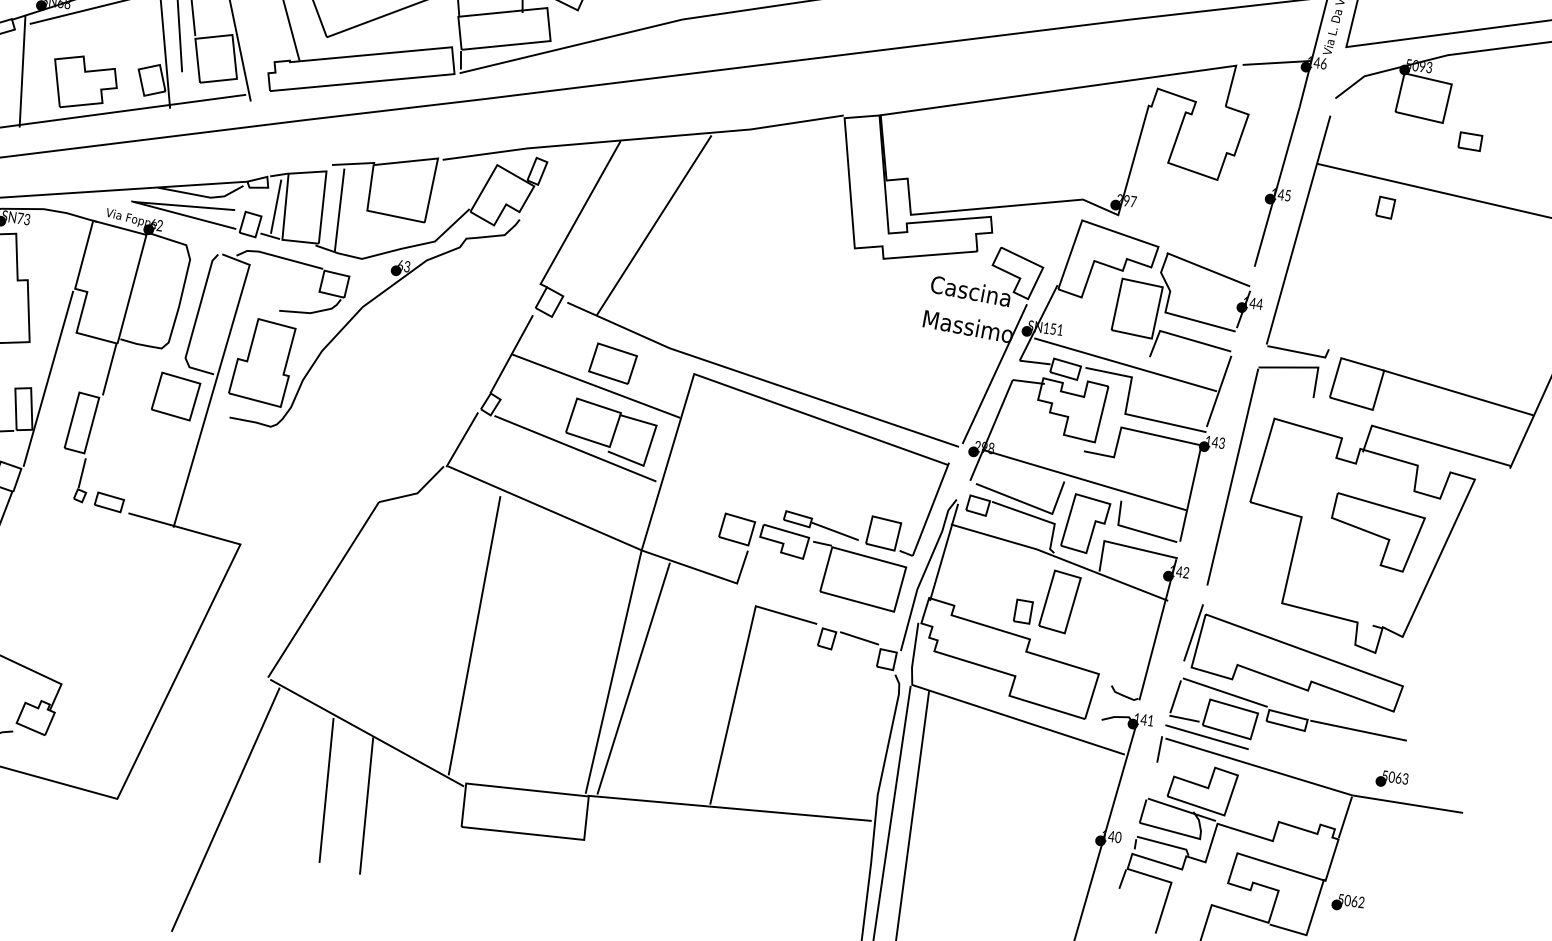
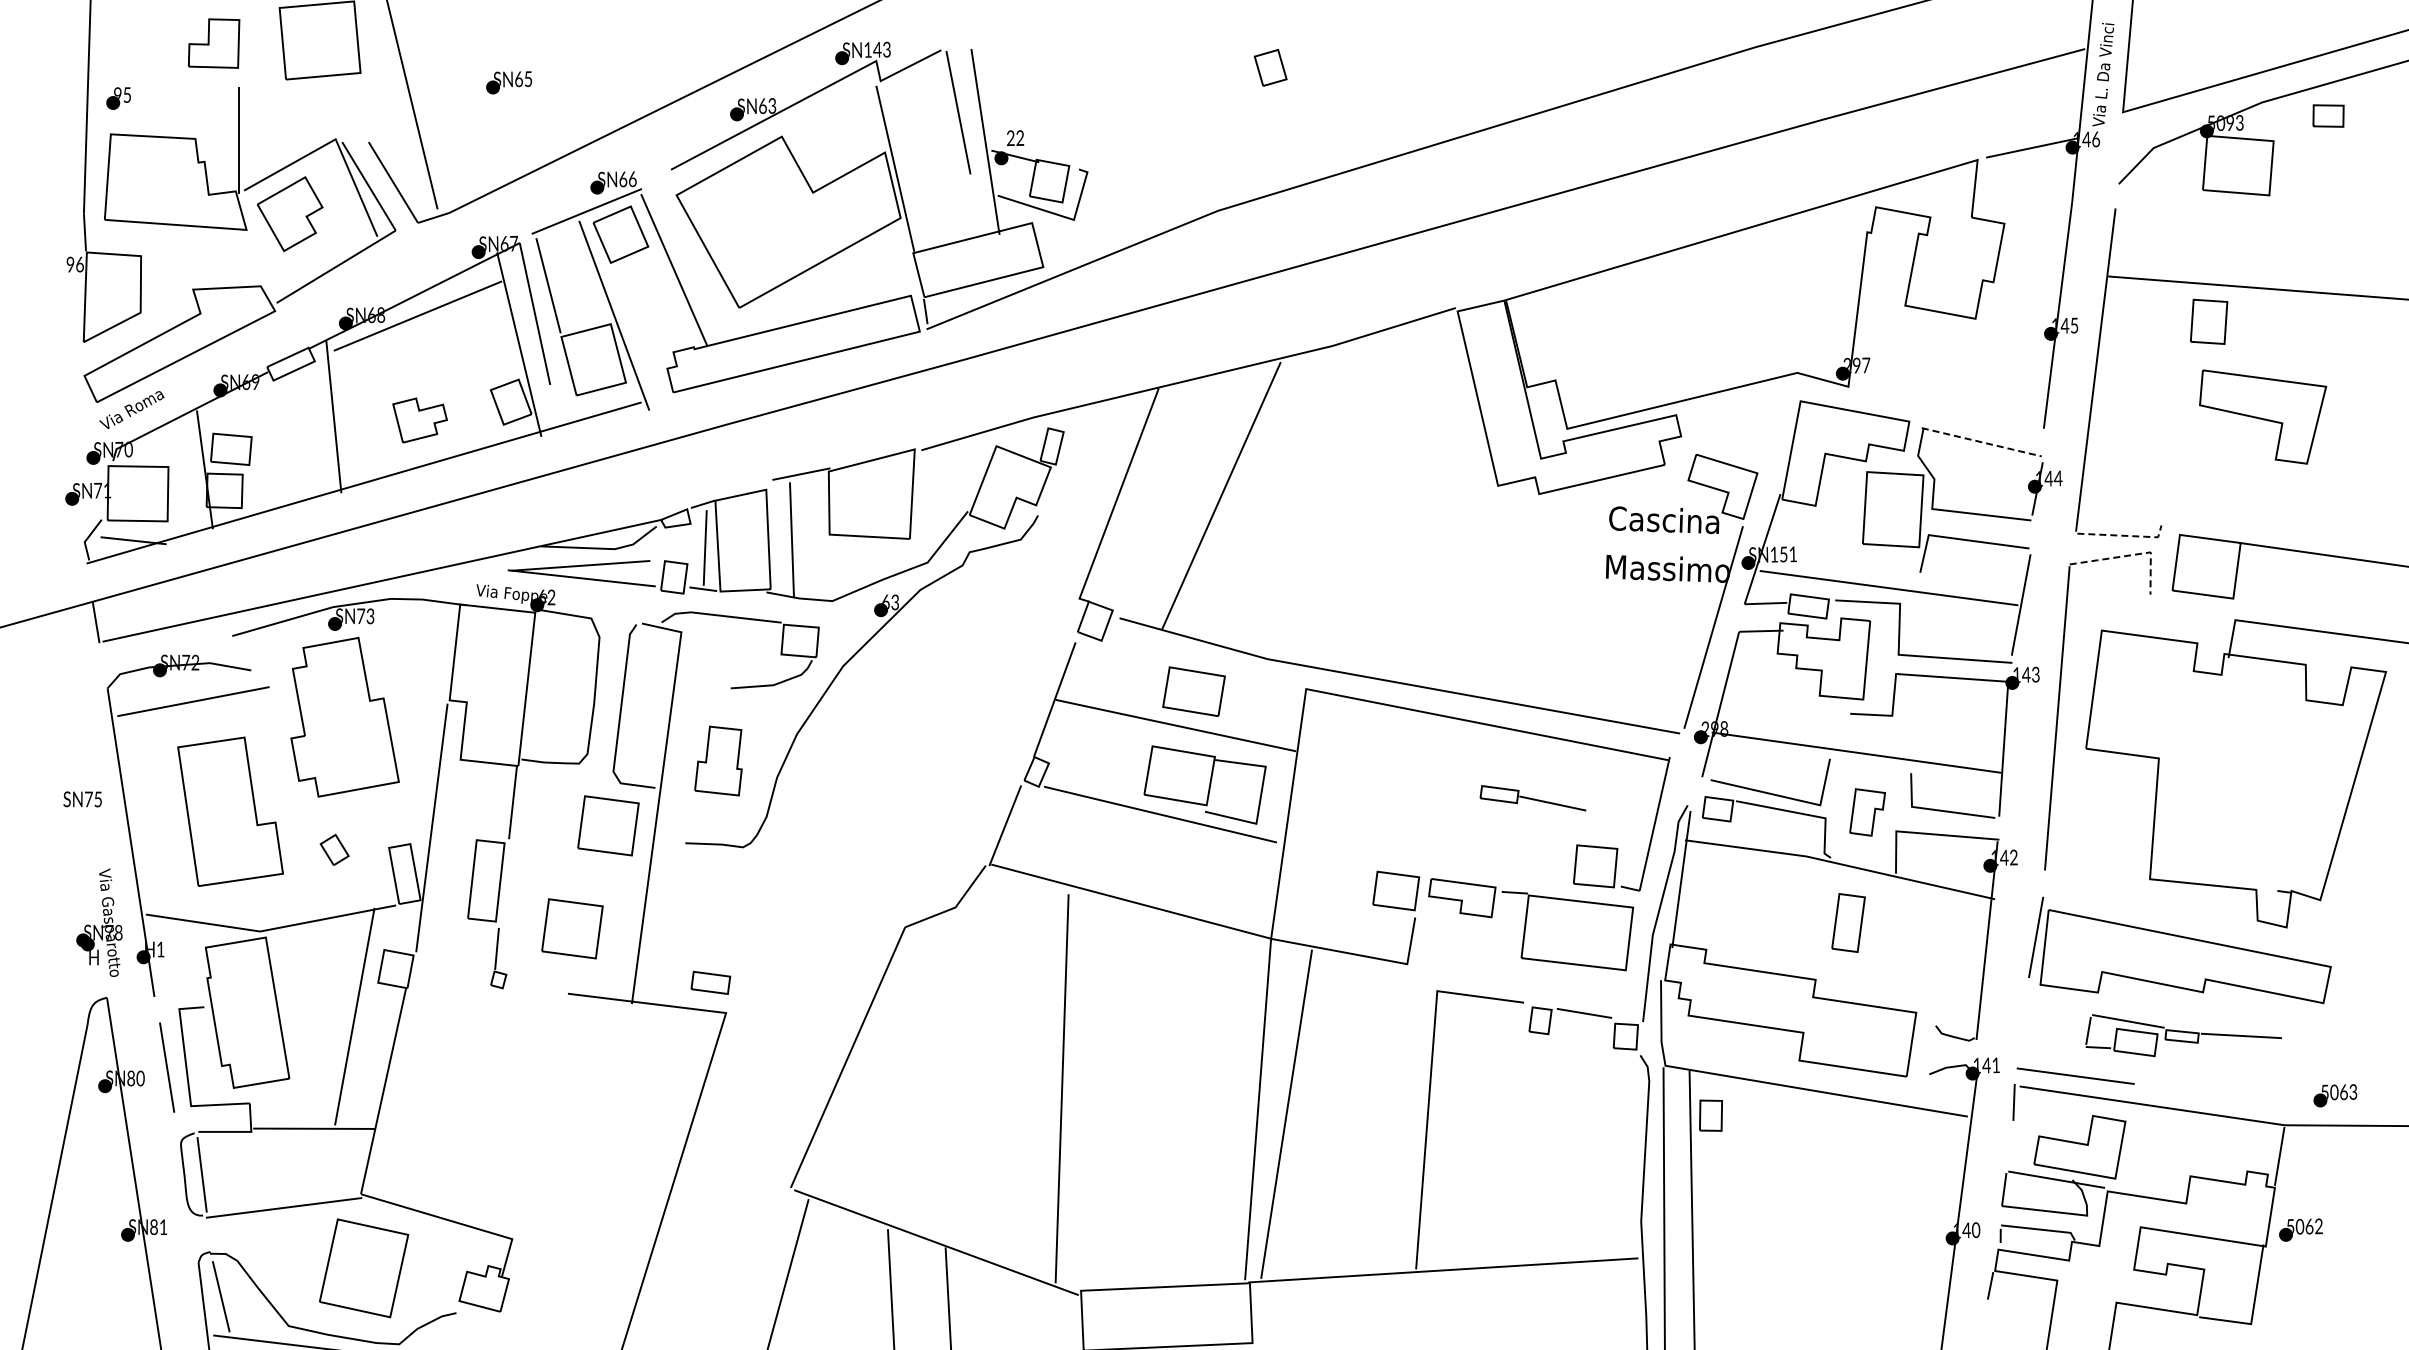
part: (83, 83) -> (419, 420), size x0.6
part: (1470, 141) -> (2328, 115), moved
part: (1385, 207) -> (2209, 321), size x1.6
line: (1208, 269) -> (1981, 442), solid -> dashed
line: (1301, 352) -> (2125, 535), solid -> dashed
part: (262, 361) -> (718, 760), size x0.6
line: (1304, 367) -> (2132, 555), solid -> dashed
part: (138, 466) -> (572, 928), added
part: (109, 502) -> (710, 982), moved
part: (1085, 524) -> (1867, 812), size x0.6
part: (821, 525) -> (1532, 798), moved
part: (1376, 532) -> (2263, 416), moved
part: (1059, 601) -> (1848, 922), size x0.7
part: (1022, 611) -> (1710, 1115), moved
part: (1289, 719) -> (2183, 1035), size x0.6
part: (1347, 902) -> (2300, 1229), moved

